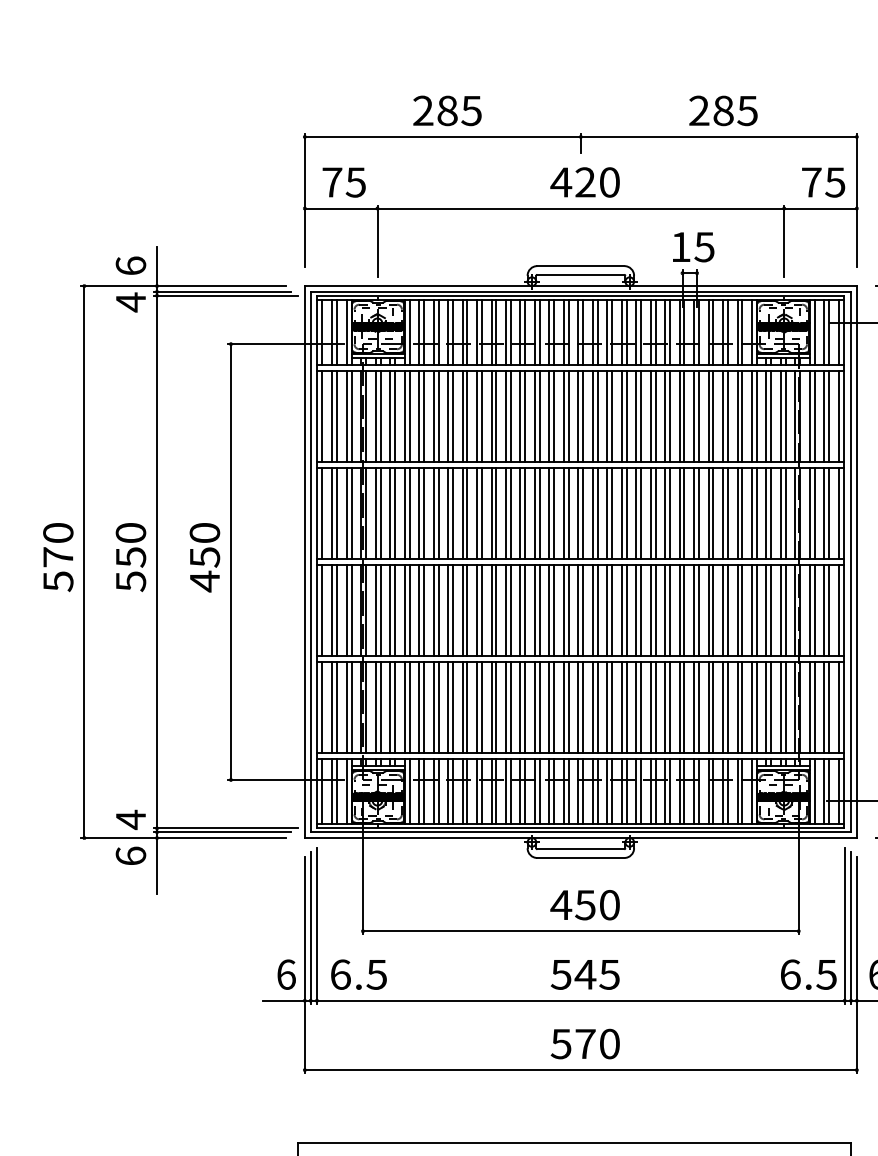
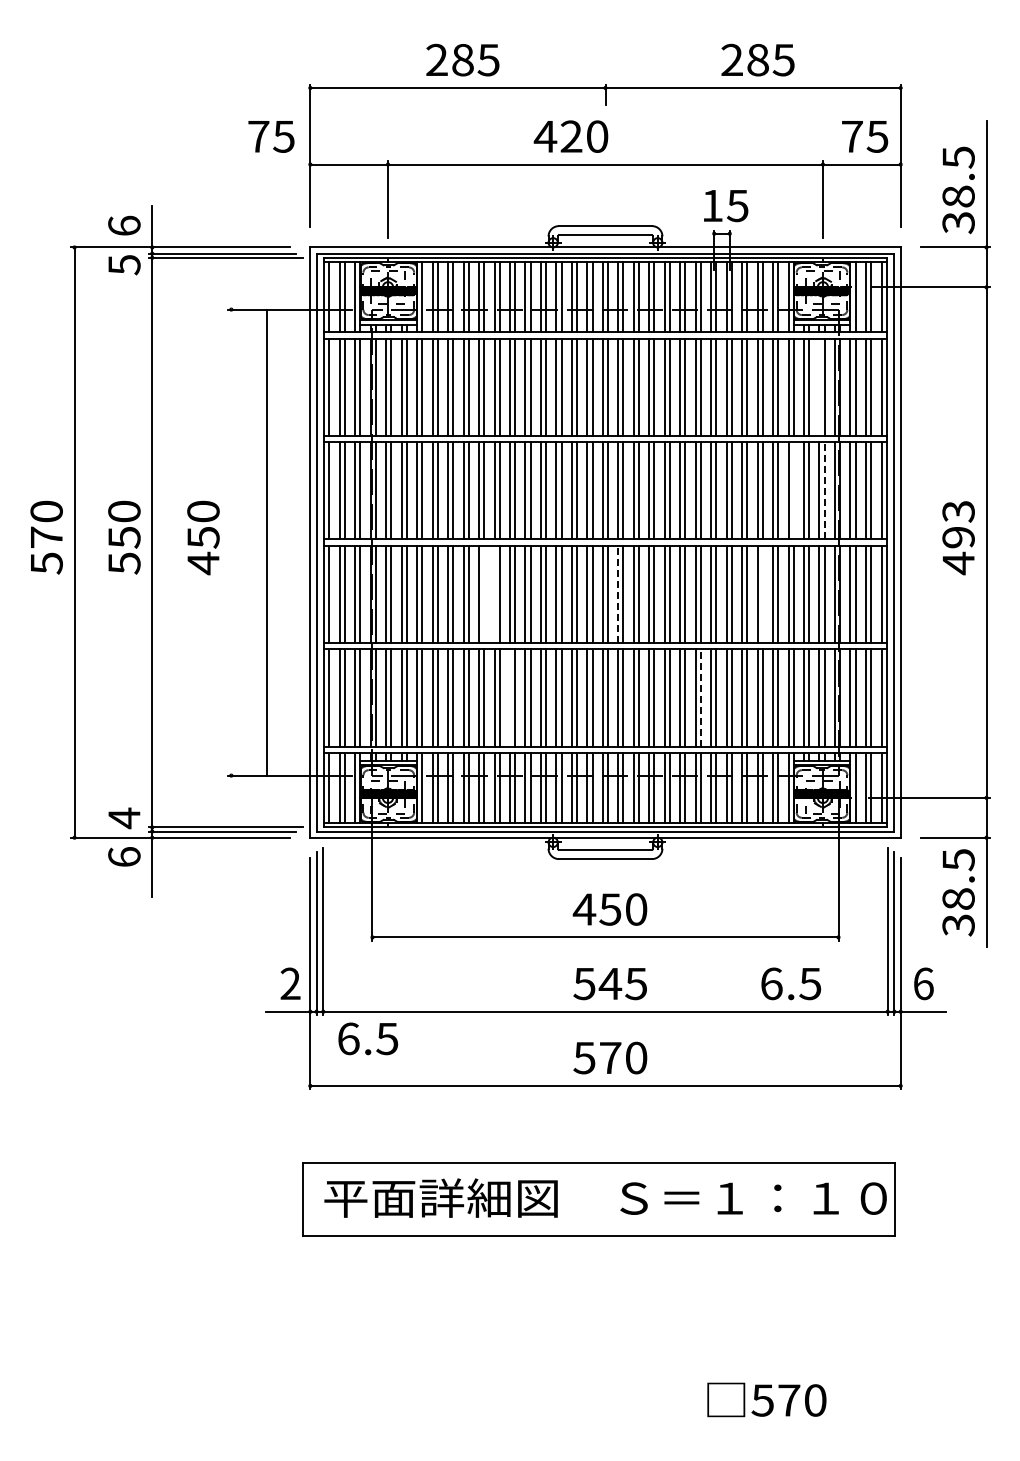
text: (344, 182) -> (271, 136), moved
text: (584, 182) -> (570, 136), moved
text: (131, 301) -> (124, 264), 4 -> 5
line: (780, 416) -> (819, 386), removed
line: (756, 513) -> (793, 490), removed
line: (785, 513) -> (824, 490), solid -> dashed
line: (231, 561) -> (267, 542), moved
line: (467, 610) -> (484, 594), removed
line: (477, 610) -> (494, 594), removed
line: (593, 610) -> (618, 594), solid -> dashed
line: (727, 610) -> (762, 594), removed
line: (492, 706) -> (510, 697), removed
line: (669, 706) -> (700, 697), solid -> dashed
text: (286, 974) -> (290, 983), 6 -> 2
text: (358, 974) -> (367, 1038), moved
text: (809, 974) -> (791, 983), moved

